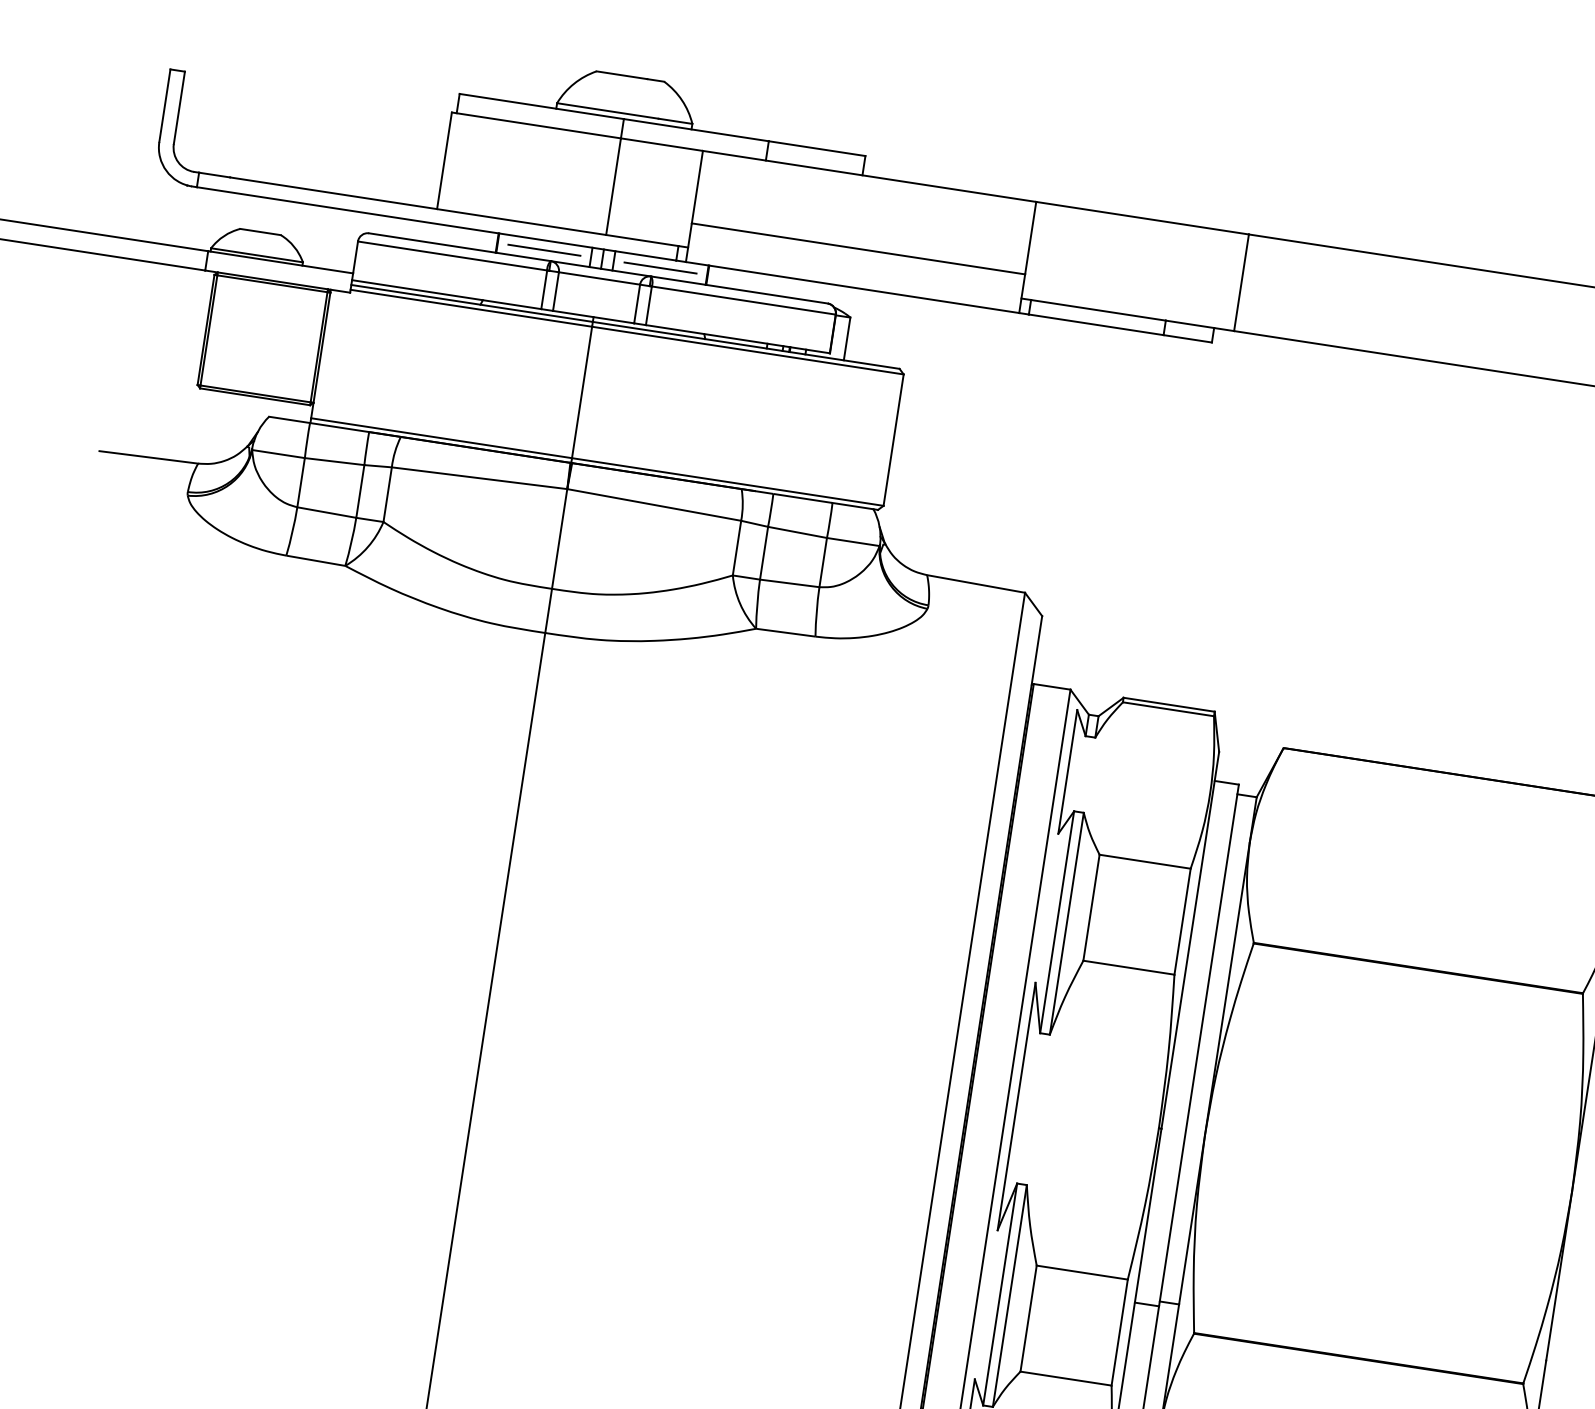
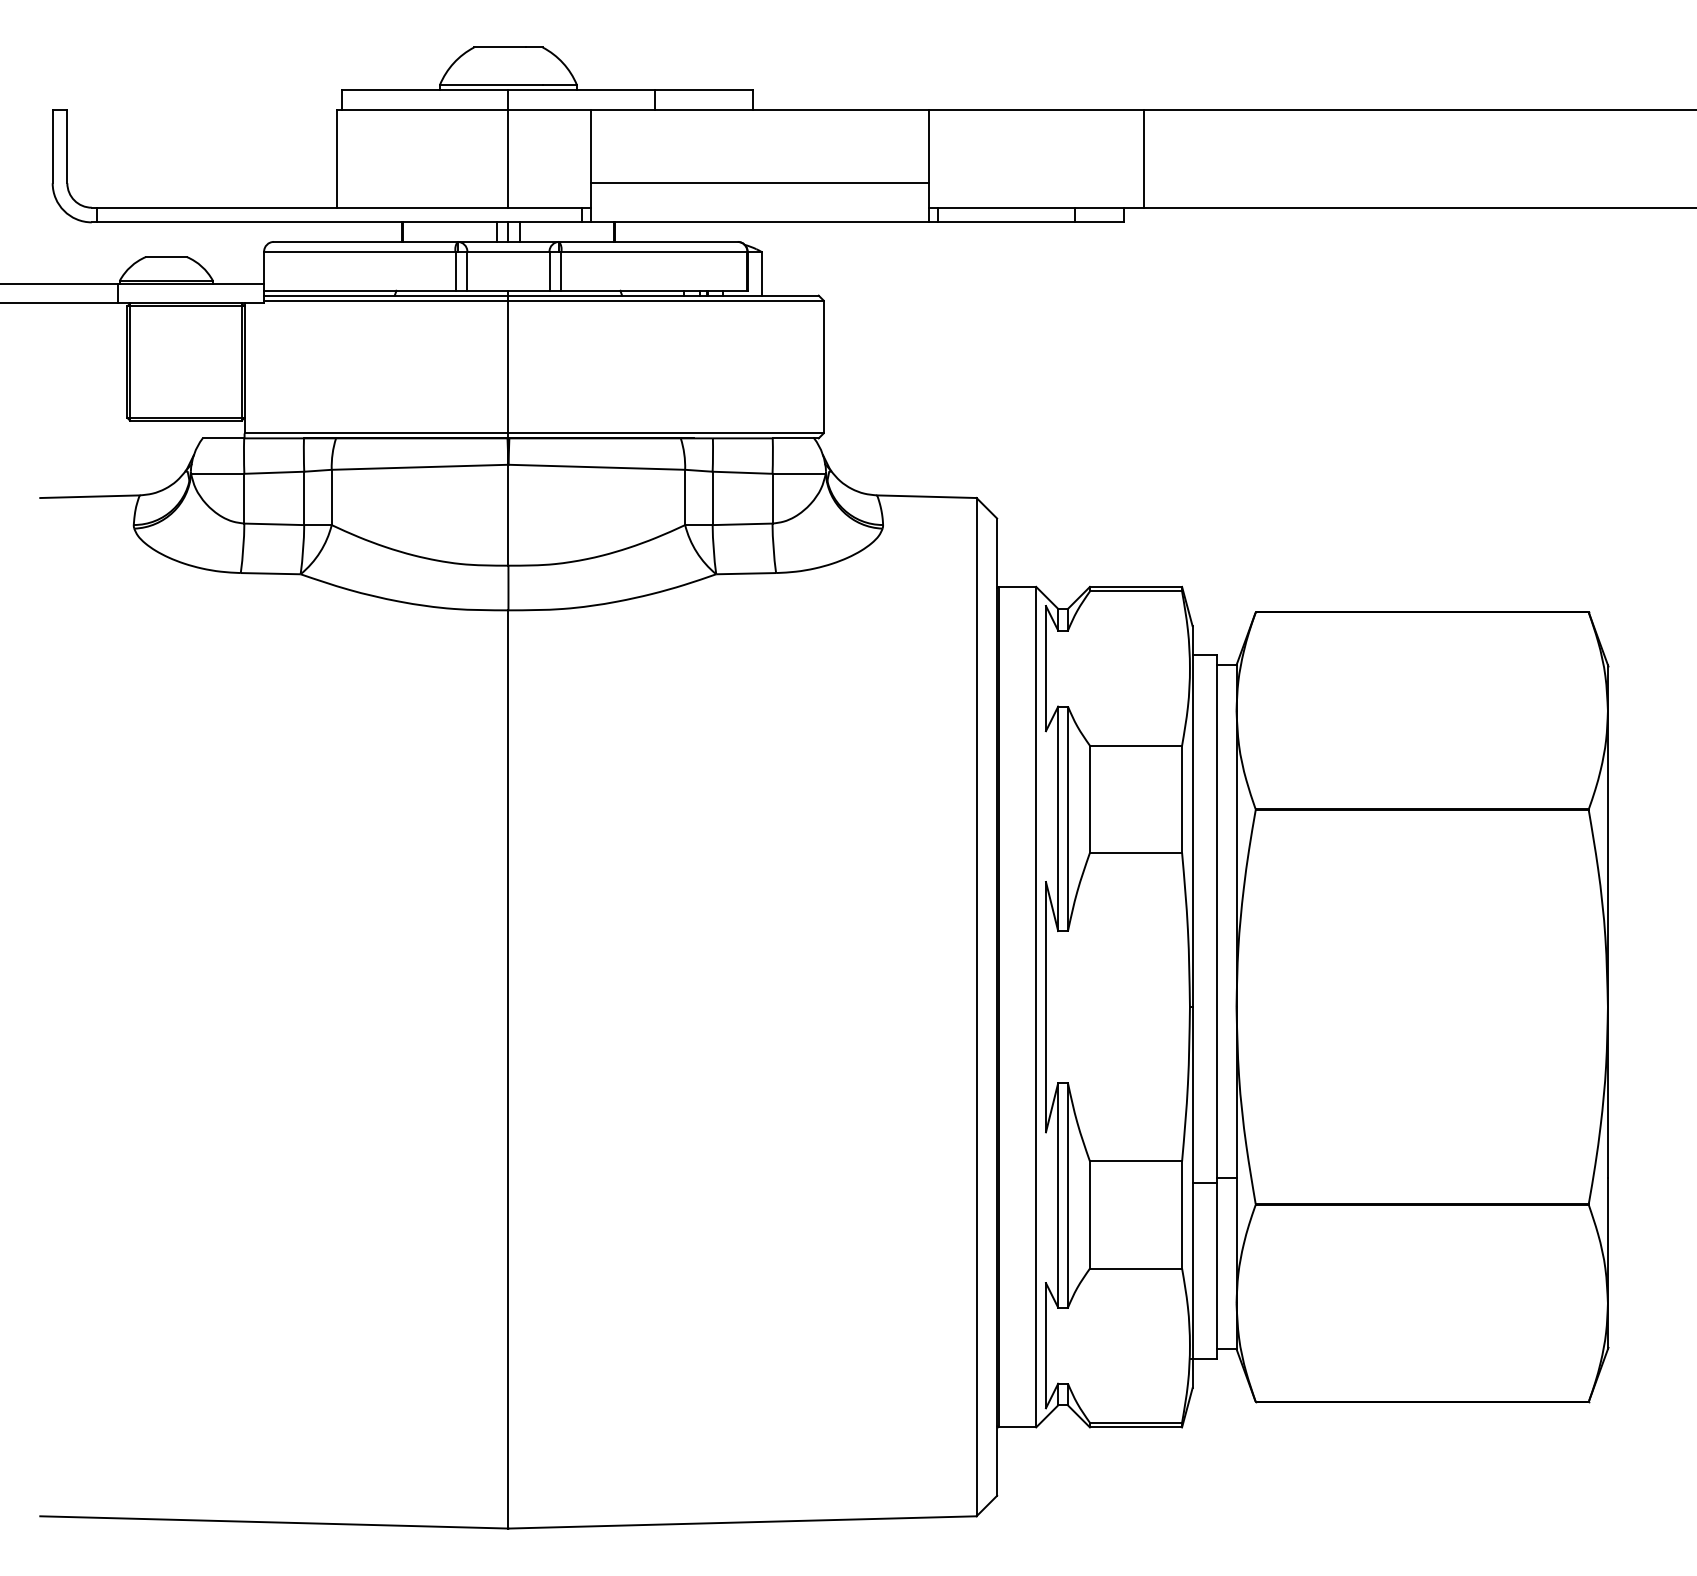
line: (544, 250) -> (449, 232), removed
line: (659, 268) -> (566, 232), removed

